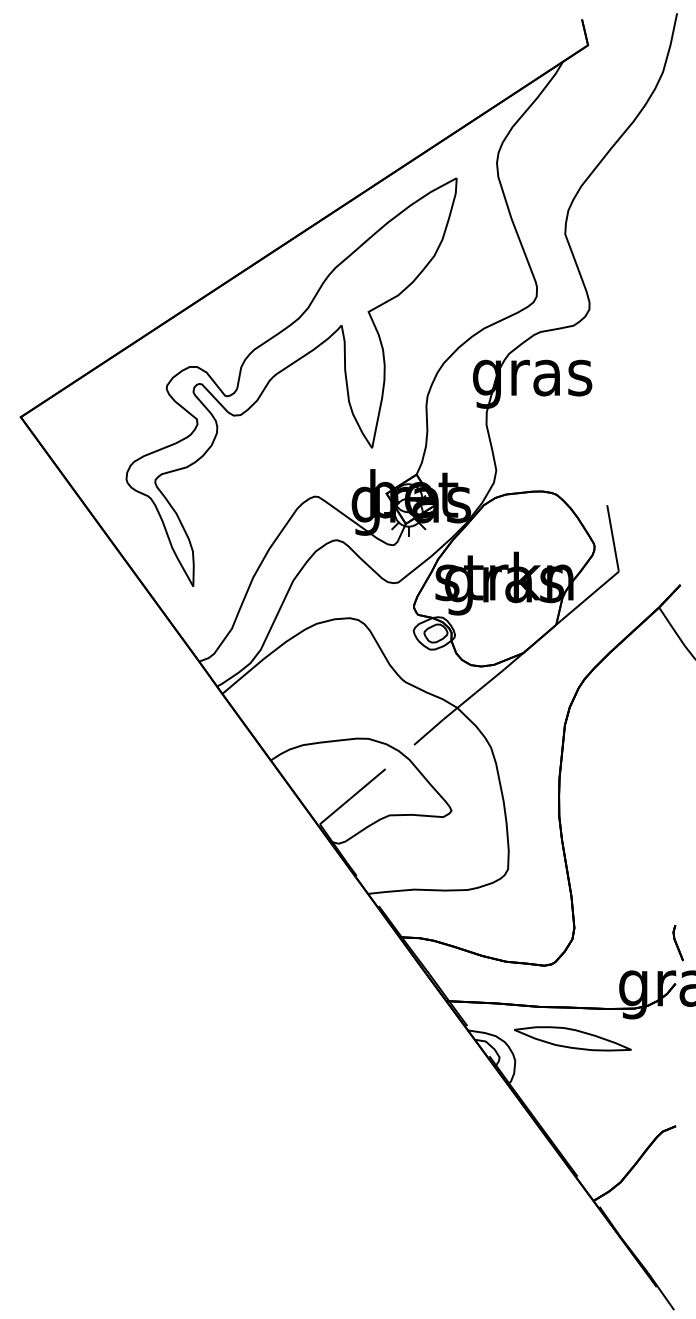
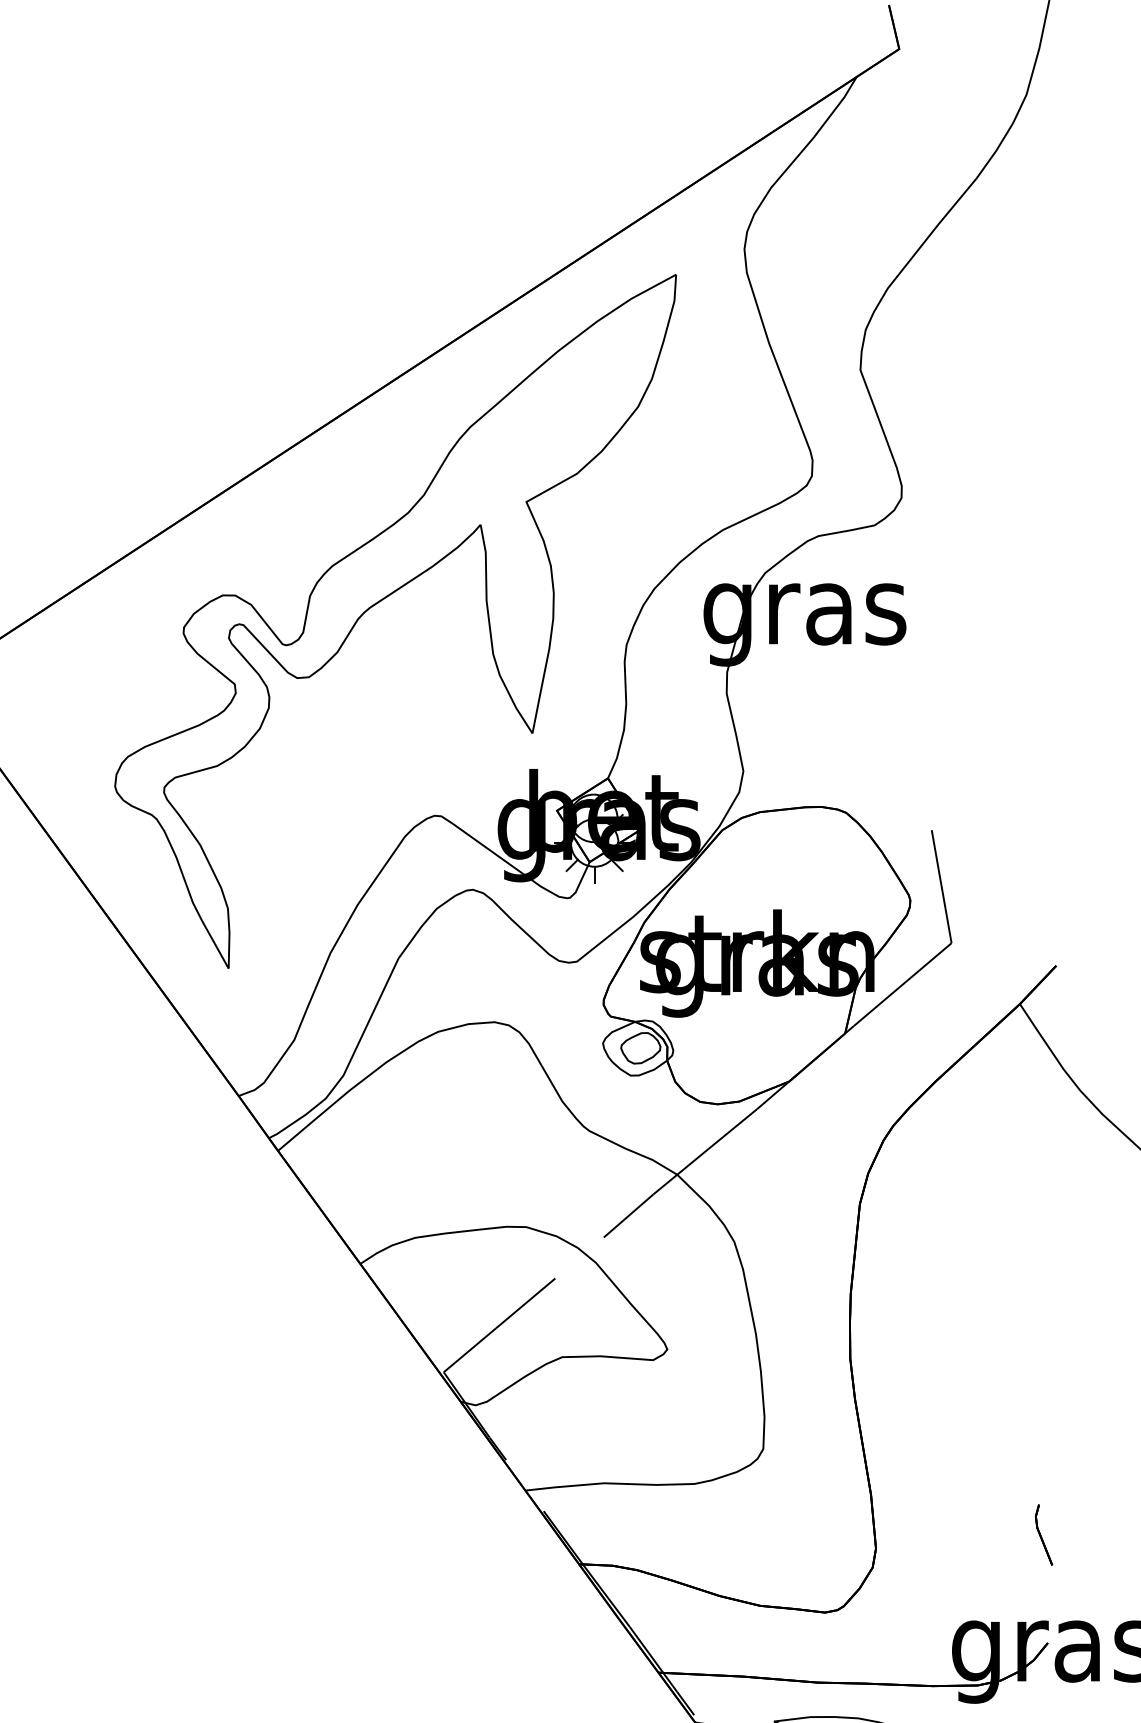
part: (677, 943) -> (1042, 1535), moved

